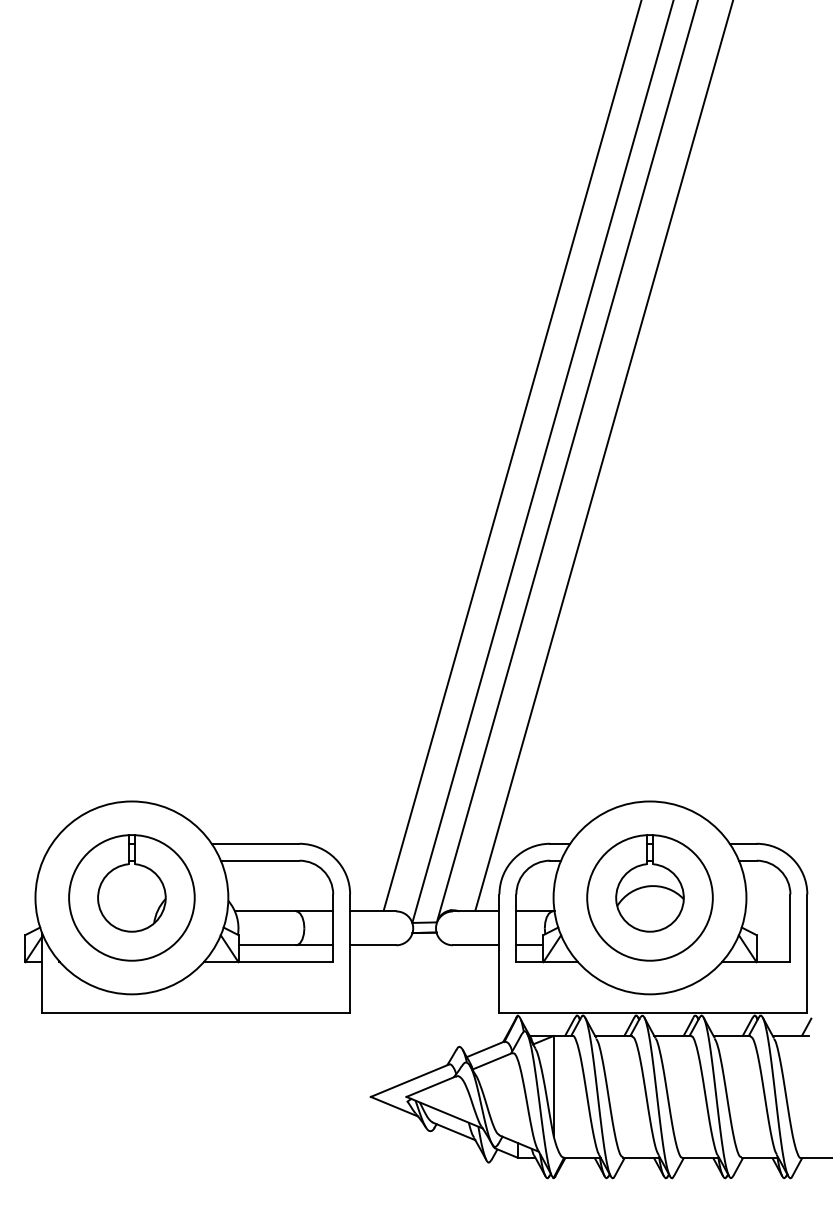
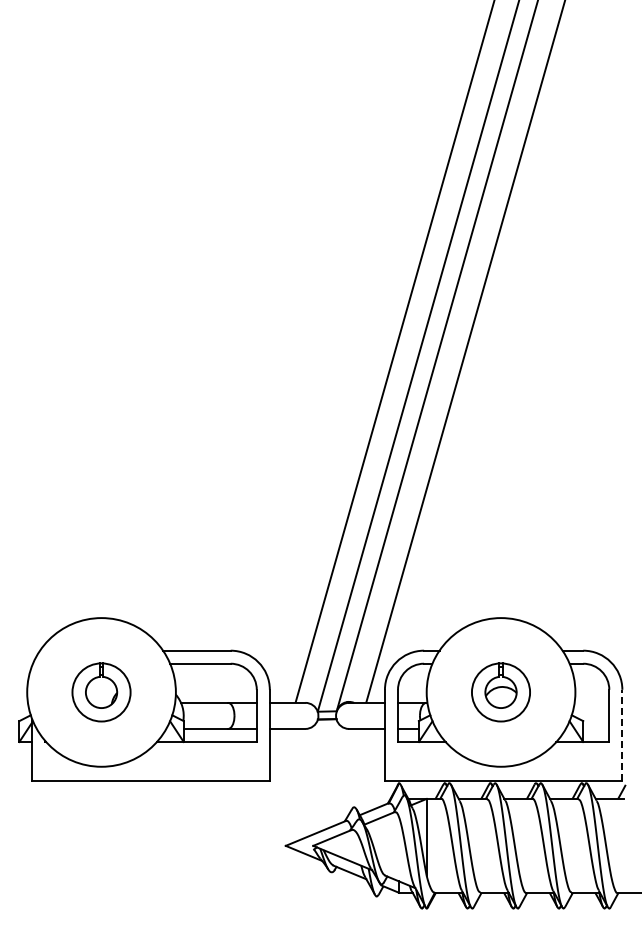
part: (131, 898) -> (101, 692), size x0.6
part: (649, 898) -> (500, 692), size x0.6
line: (807, 953) -> (622, 735), solid -> dashed

